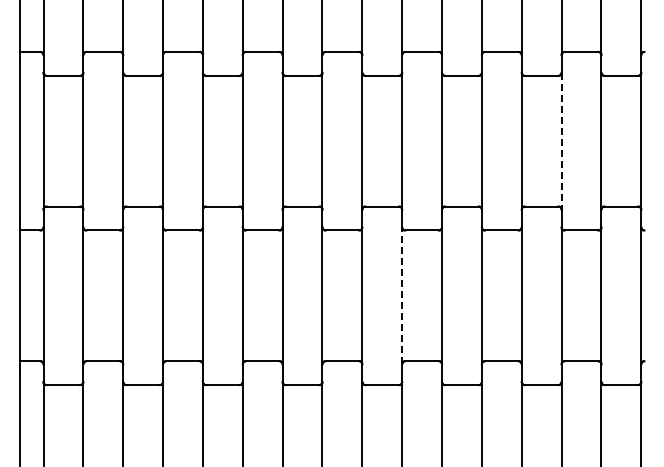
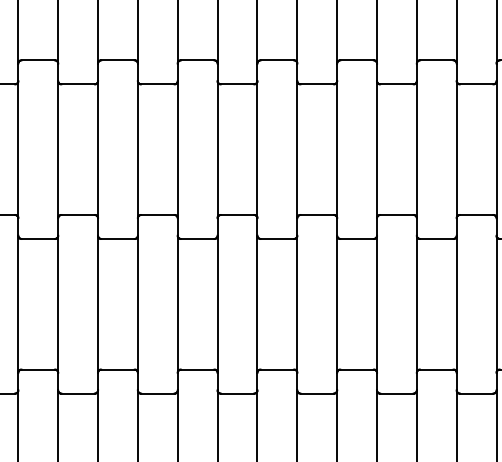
line: (561, 141) -> (496, 149), dashed -> solid
line: (402, 295) -> (337, 303), dashed -> solid

